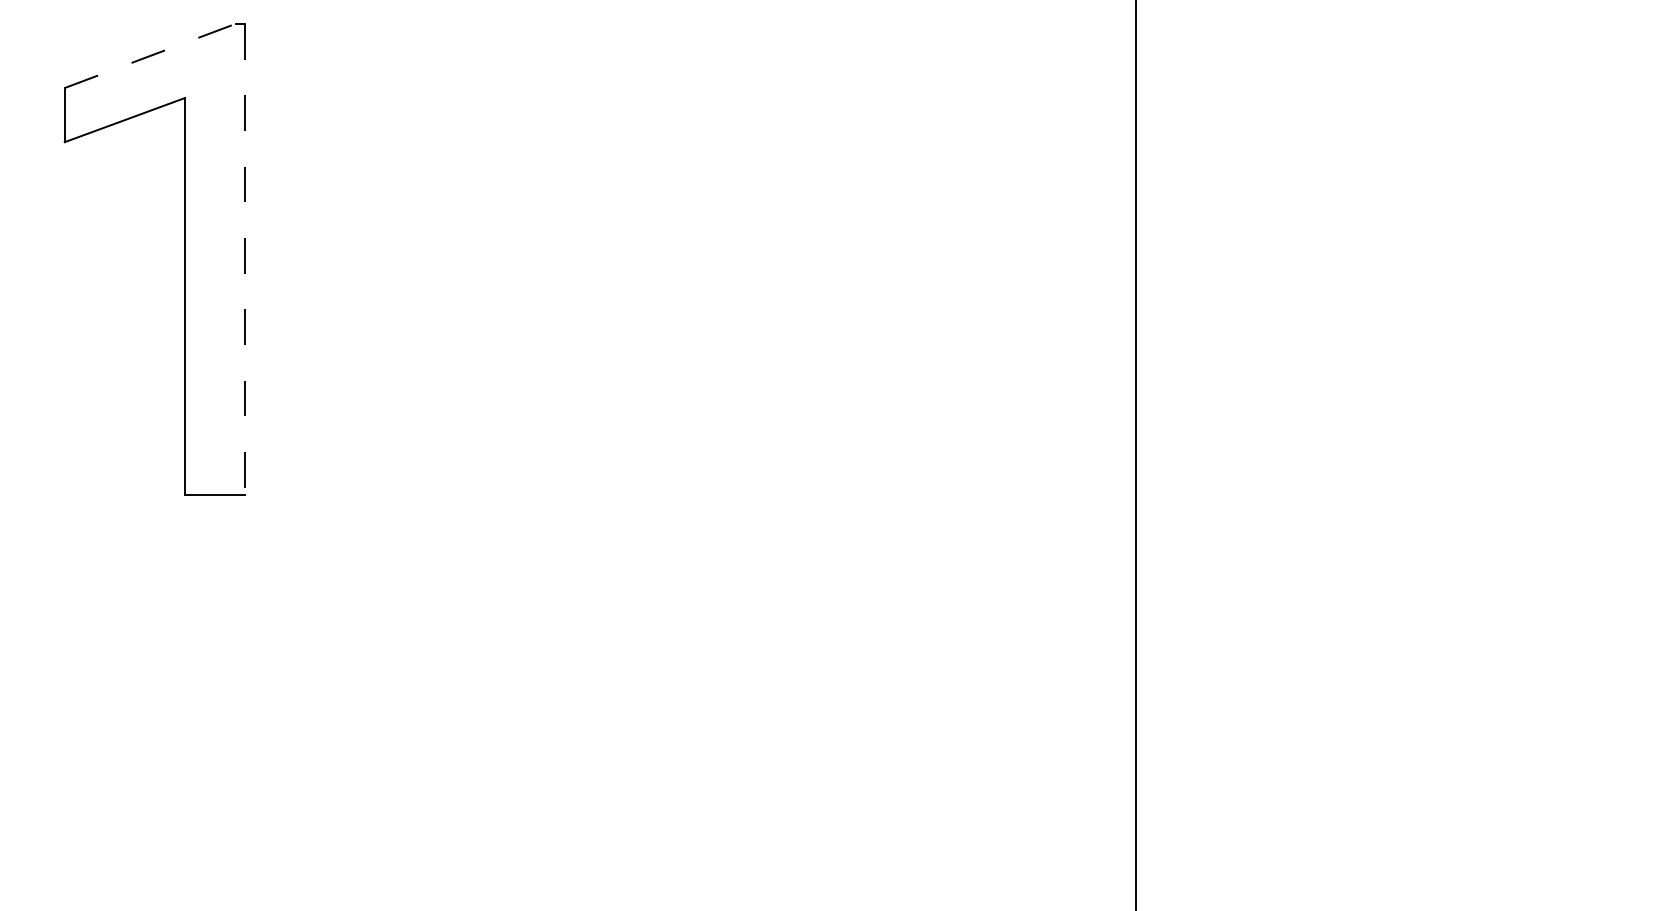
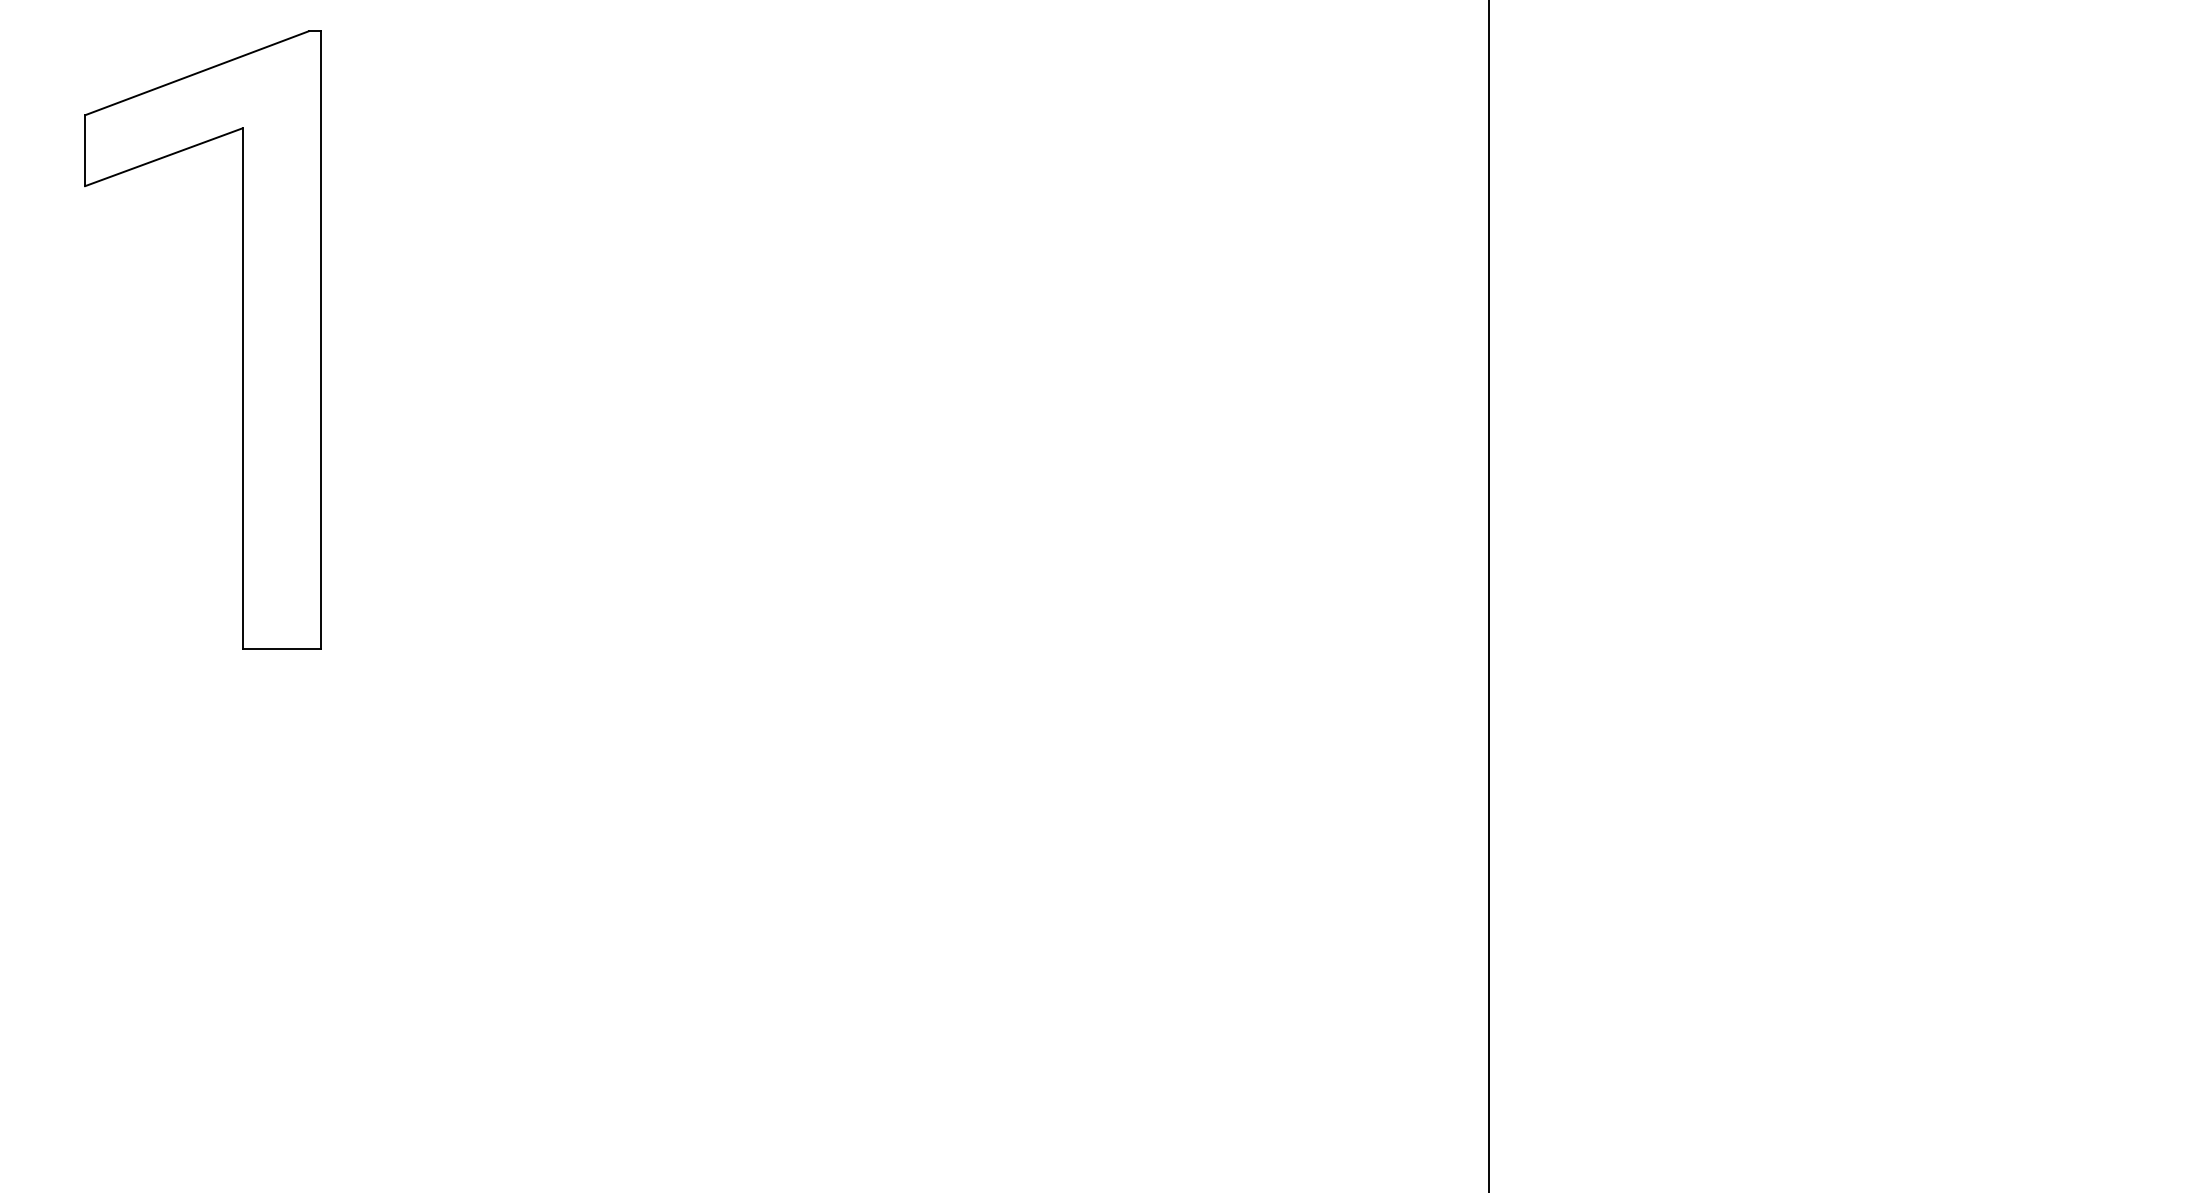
line: (150, 56) -> (197, 73), dashed -> solid
line: (245, 260) -> (321, 340), dashed -> solid

